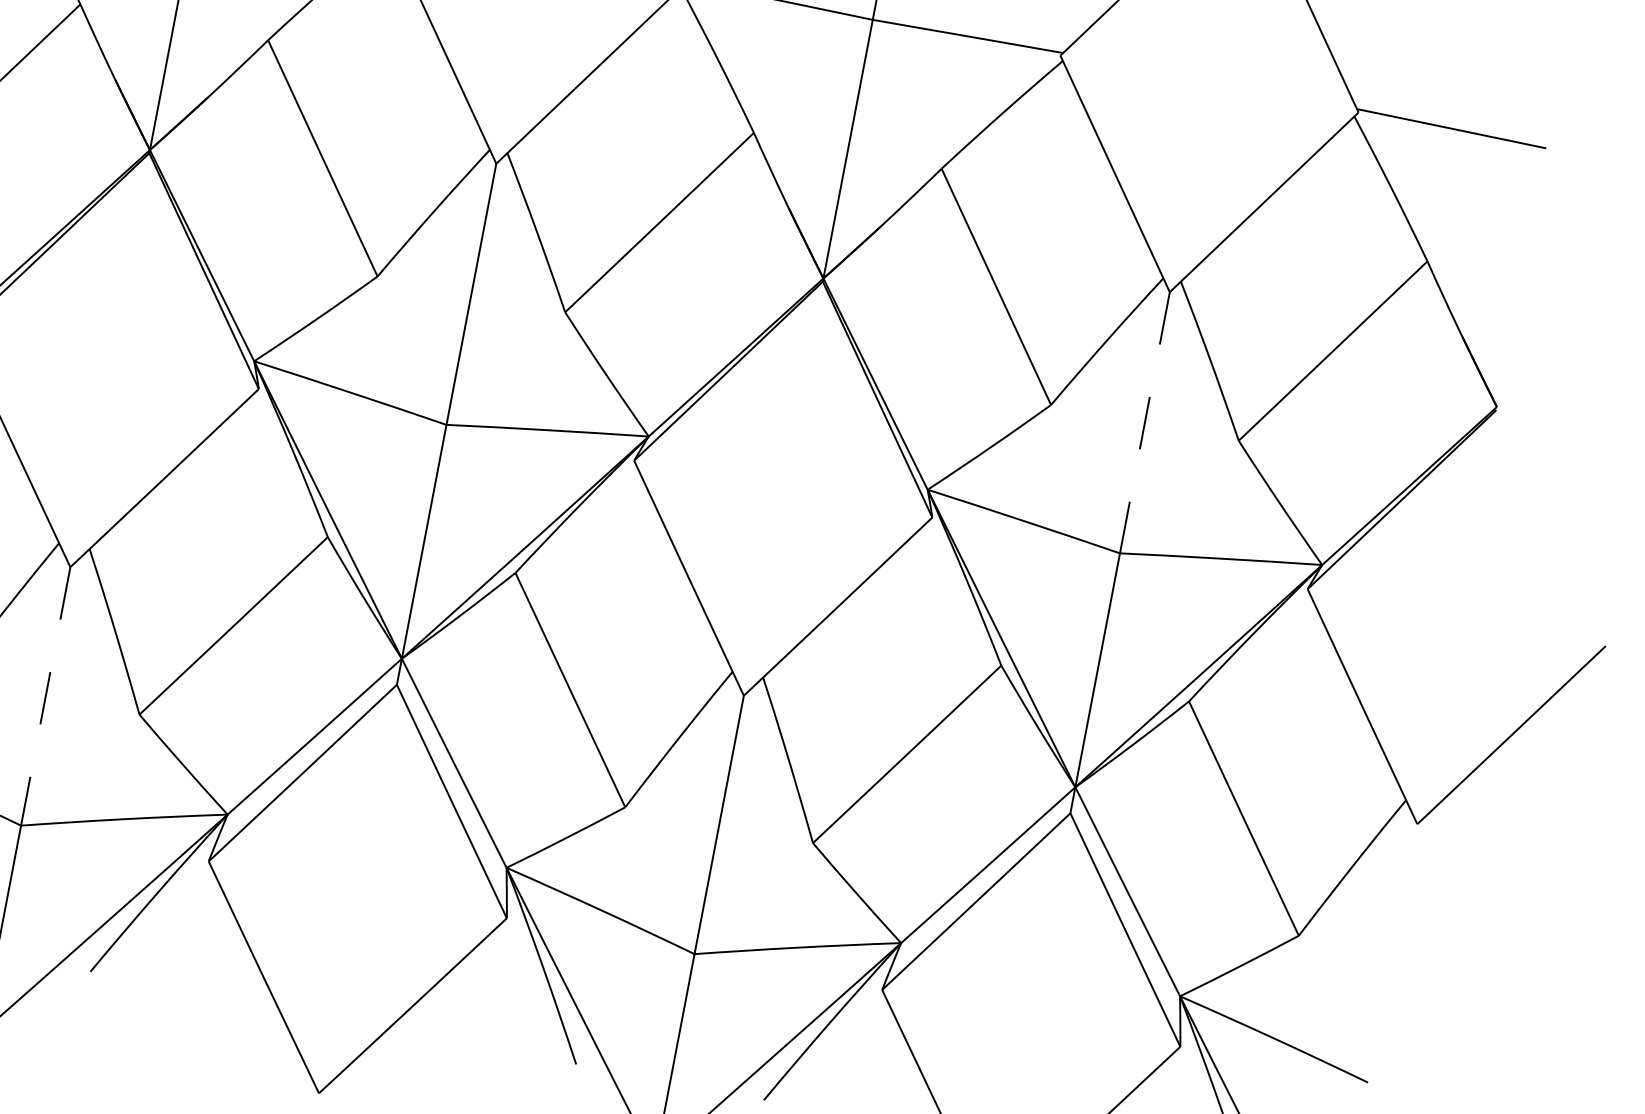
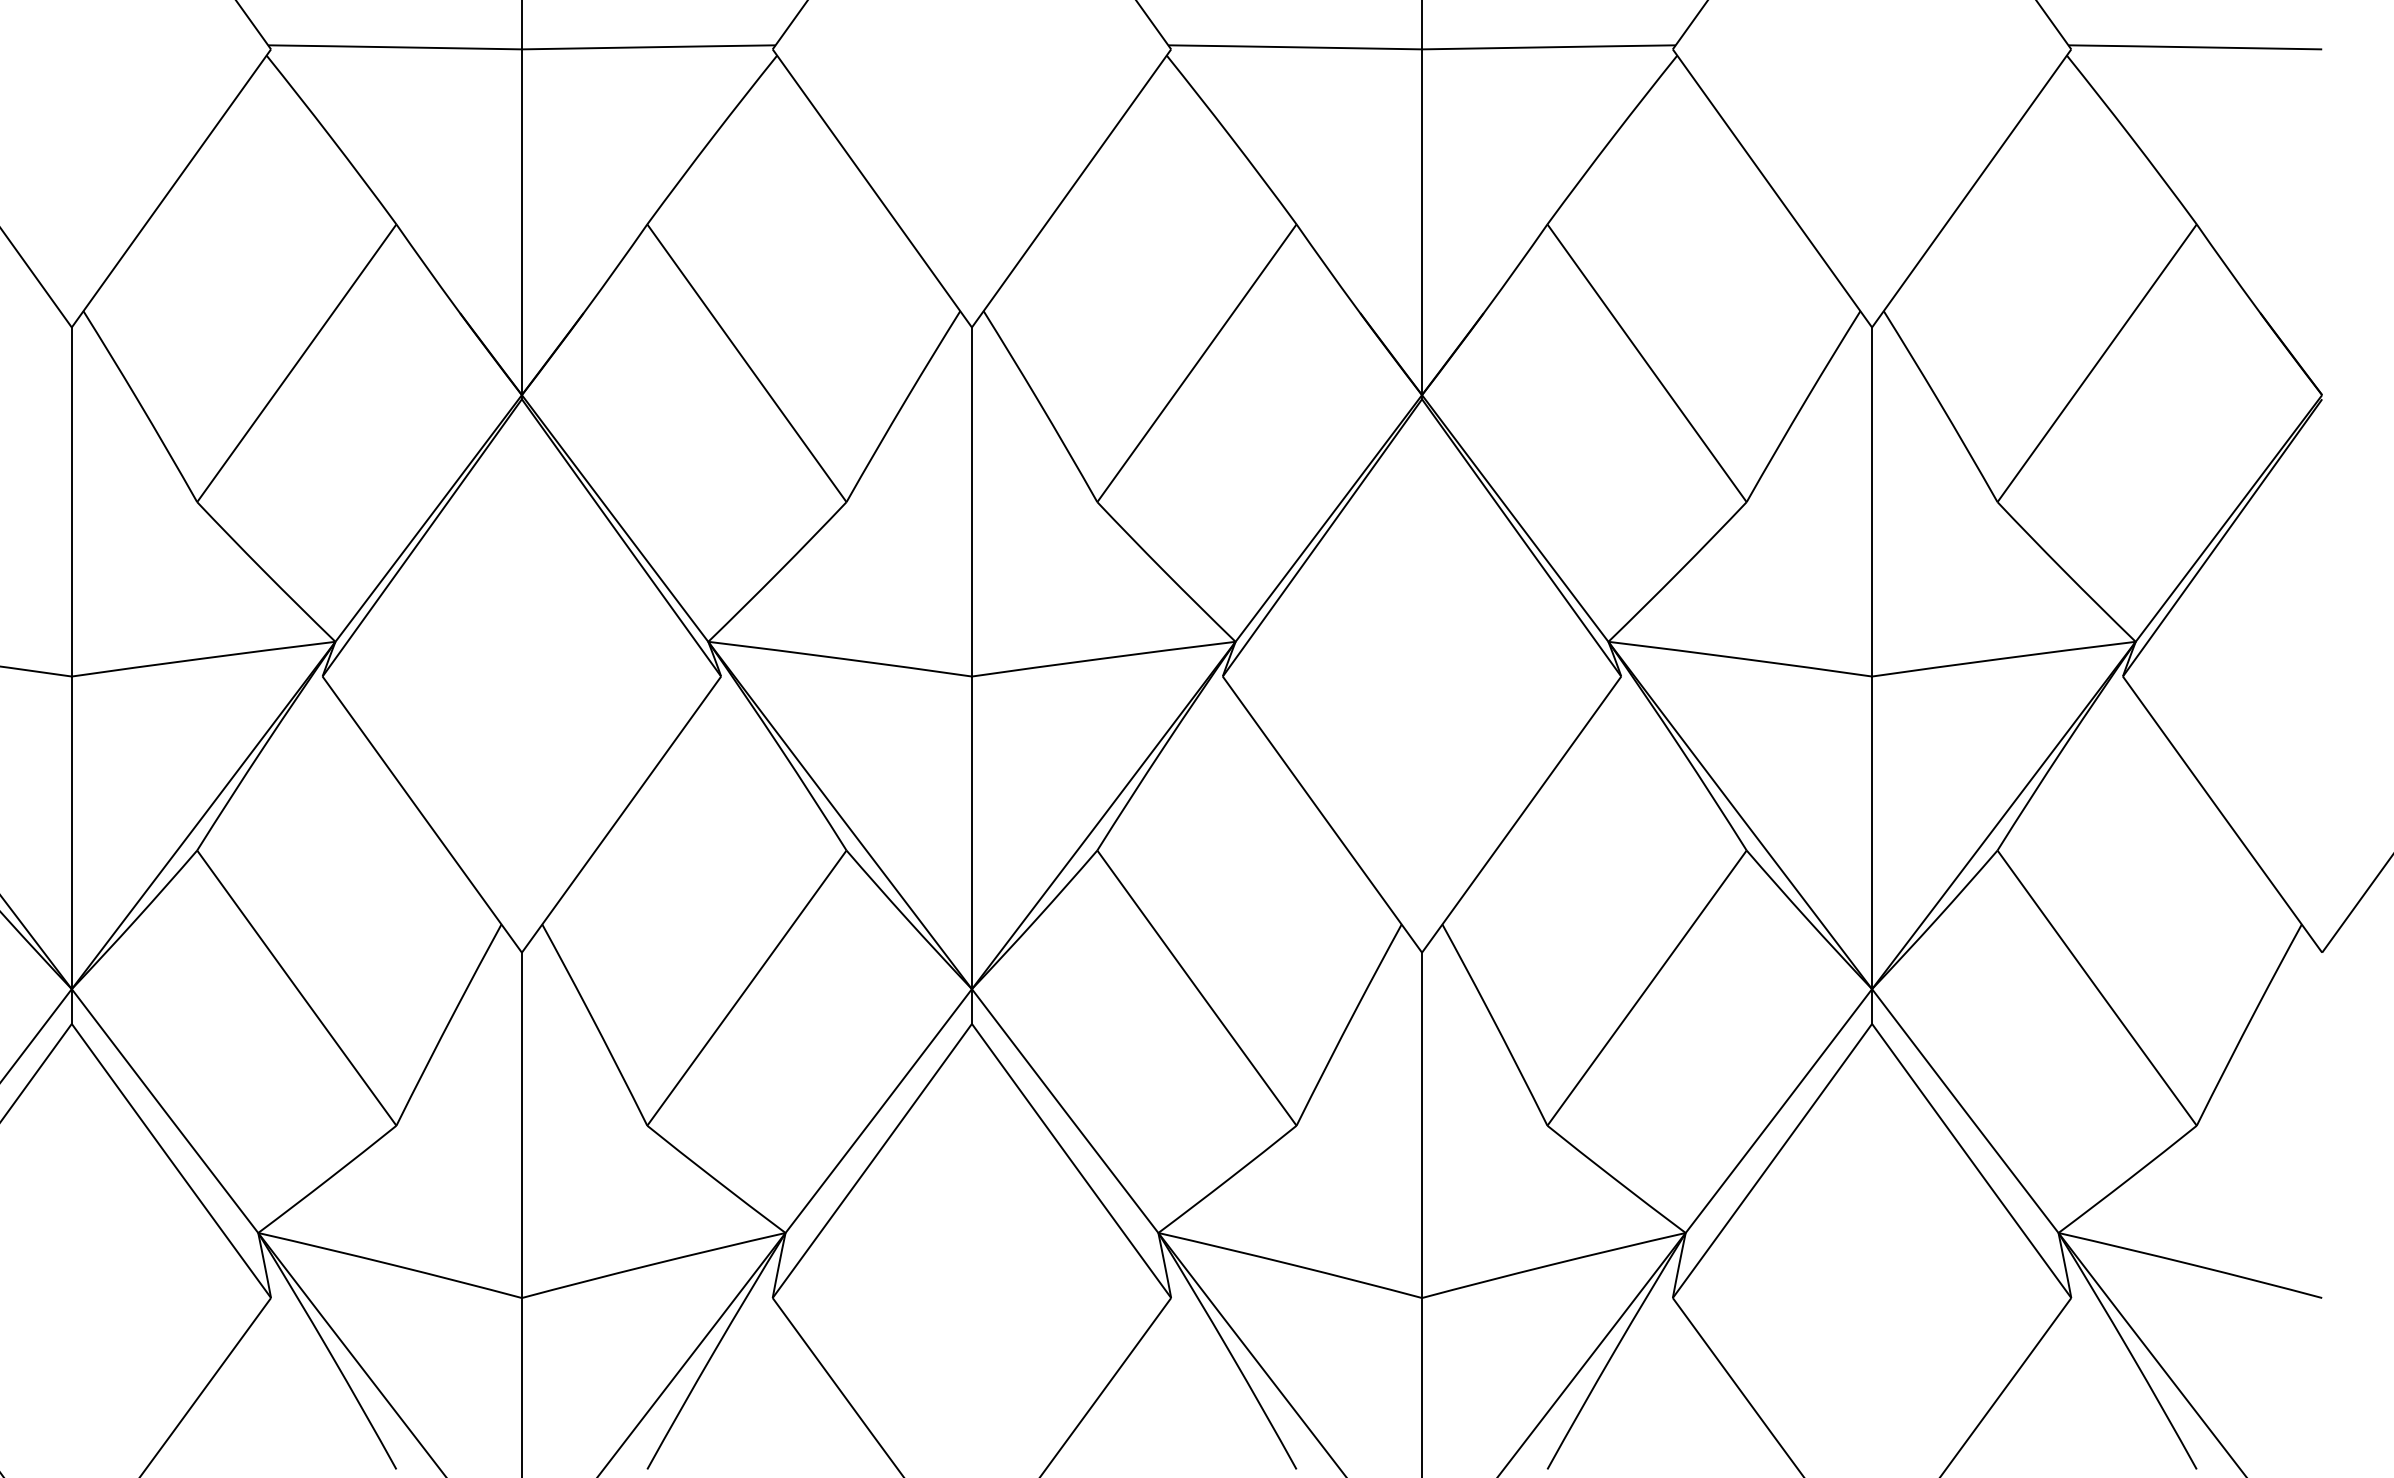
line: (1145, 423) -> (1872, 502), dashed -> solid
line: (45, 696) -> (521, 1125), dashed -> solid

